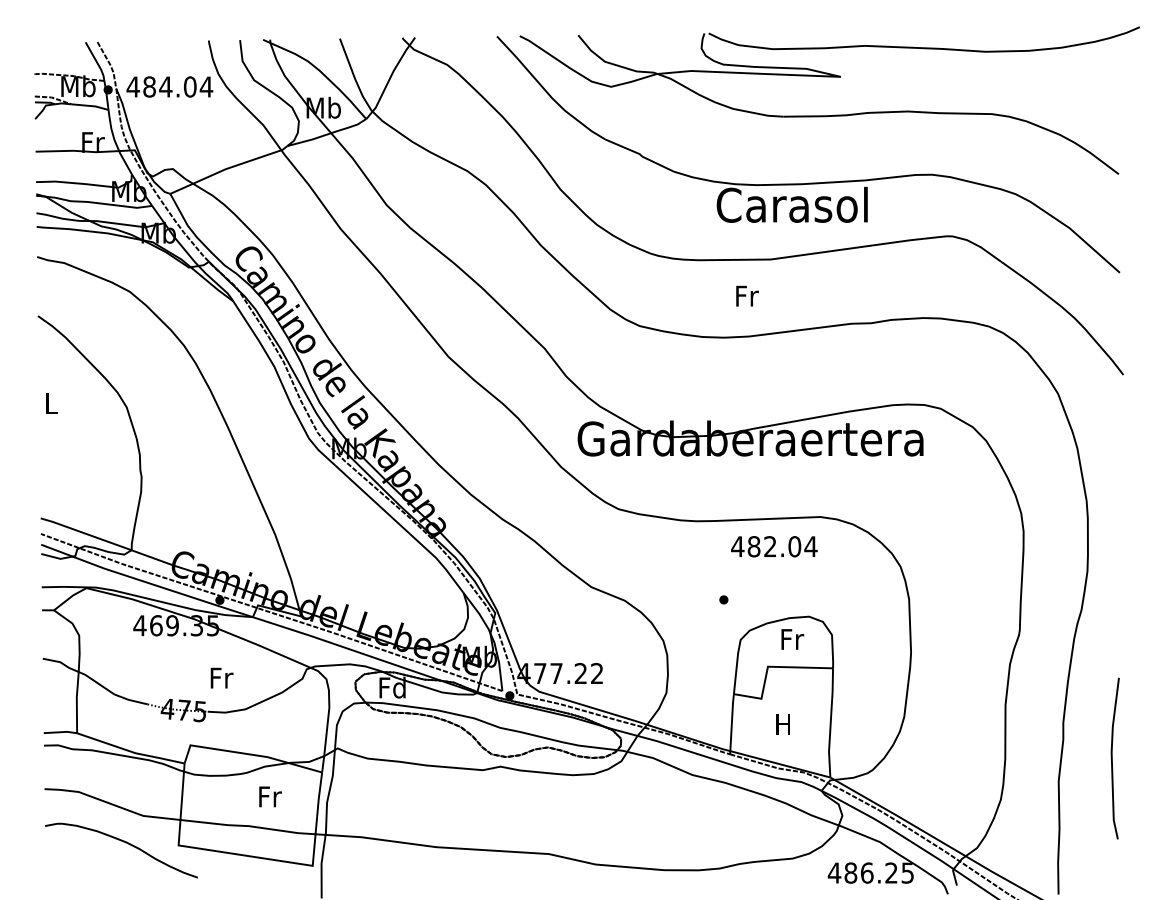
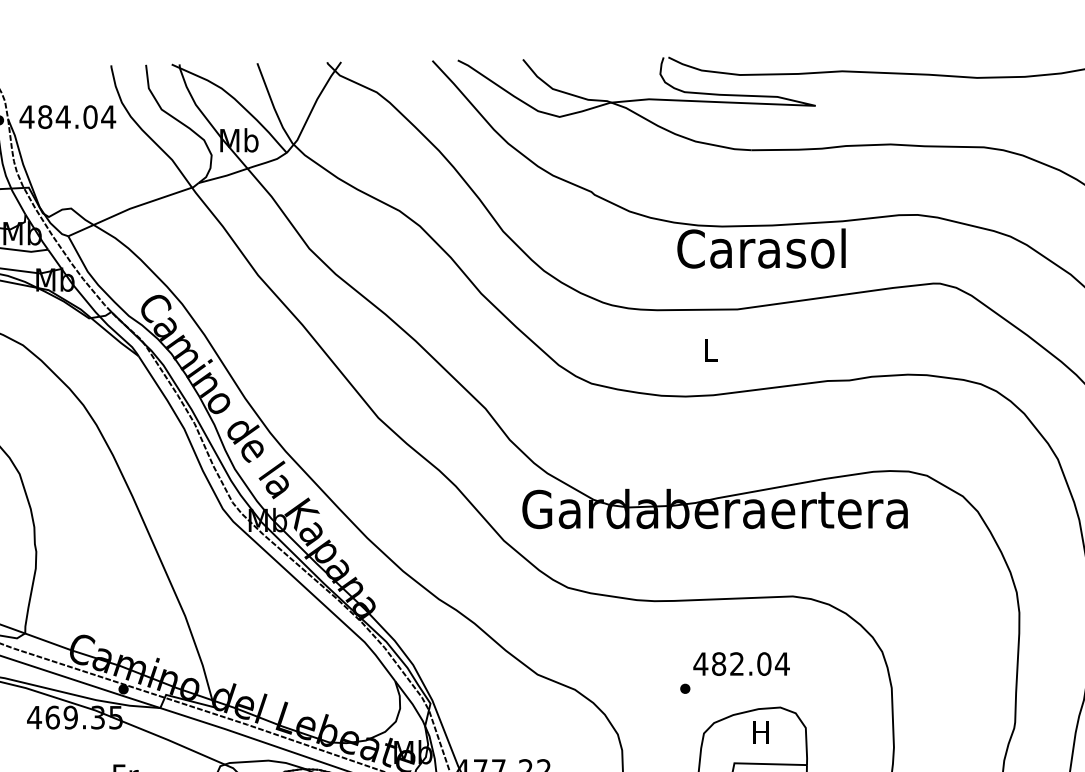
text: (747, 295) -> (711, 349), Fr -> L
text: (774, 546) -> (741, 663), moved
text: (792, 639) -> (761, 732), Fr -> H

